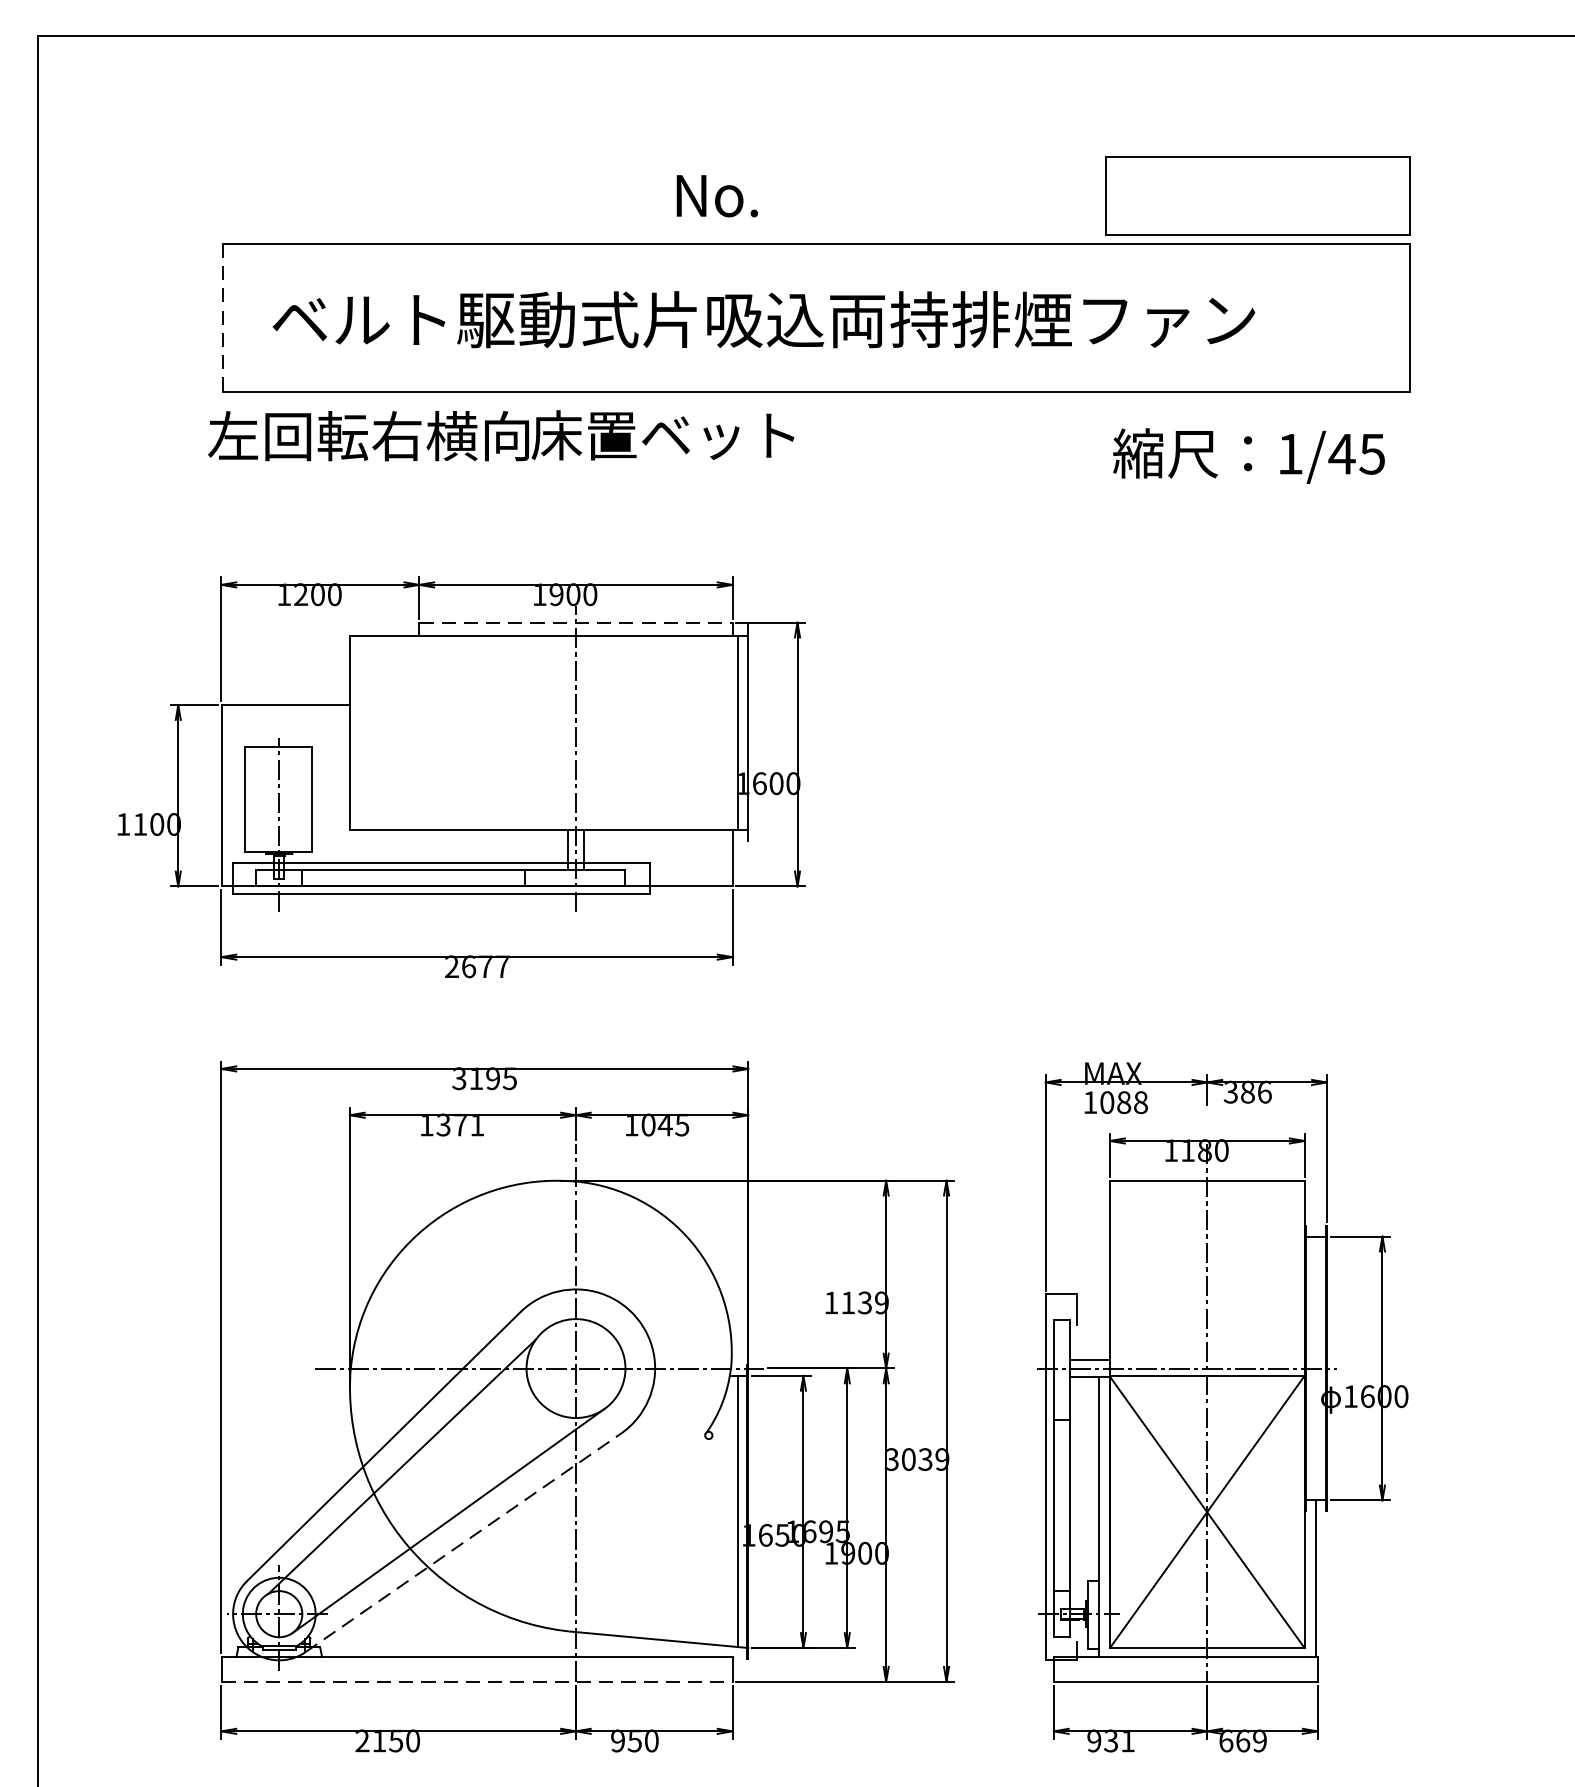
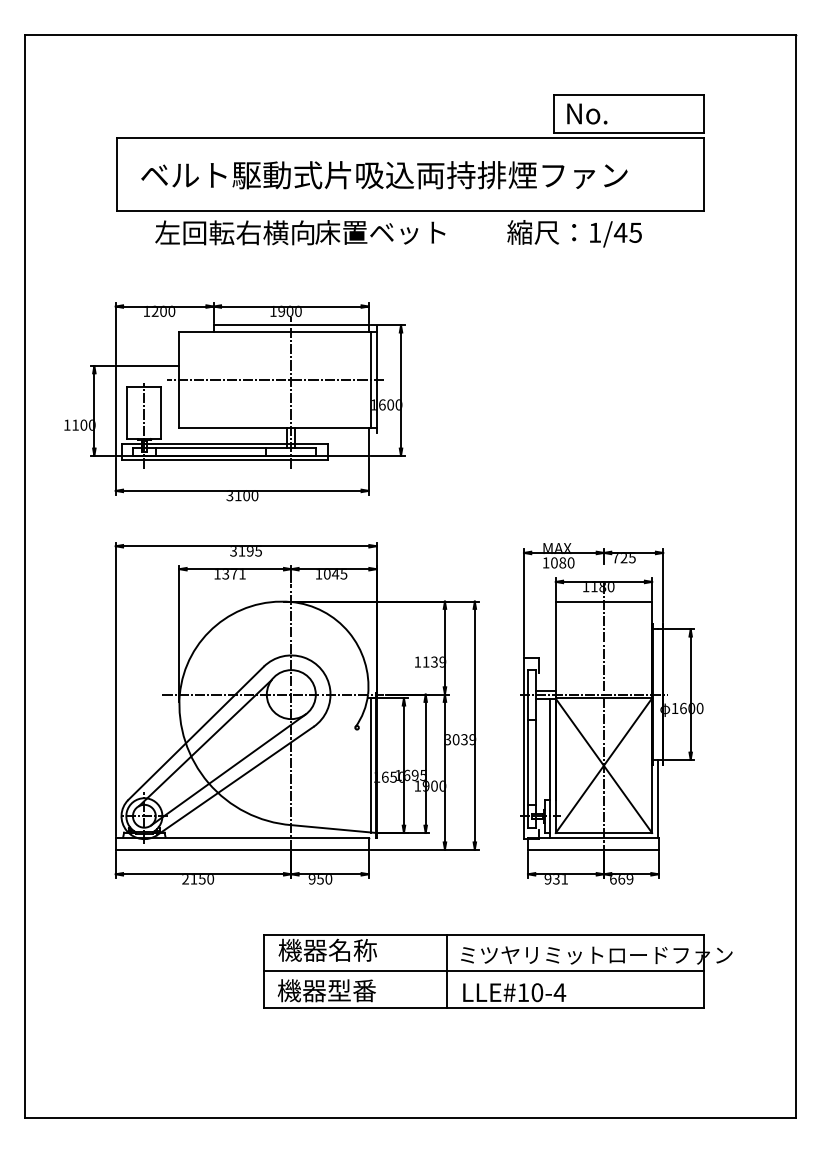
text: (717, 195) -> (587, 113), moved
line: (222, 318) -> (116, 174), dashed -> solid
text: (501, 435) -> (300, 232), moved
text: (1248, 455) -> (574, 233), moved
line: (576, 623) -> (291, 325), dashed -> solid
line: (542, 732) -> (274, 379), added
text: (477, 968) -> (242, 496), 2677 -> 3100
text: (1246, 1093) -> (623, 558), 386 -> 725
text: (1139, 1103) -> (570, 563), 1088 -> 1080
line: (463, 1541) -> (235, 780), dashed -> solid
line: (477, 1681) -> (242, 849), dashed -> solid

